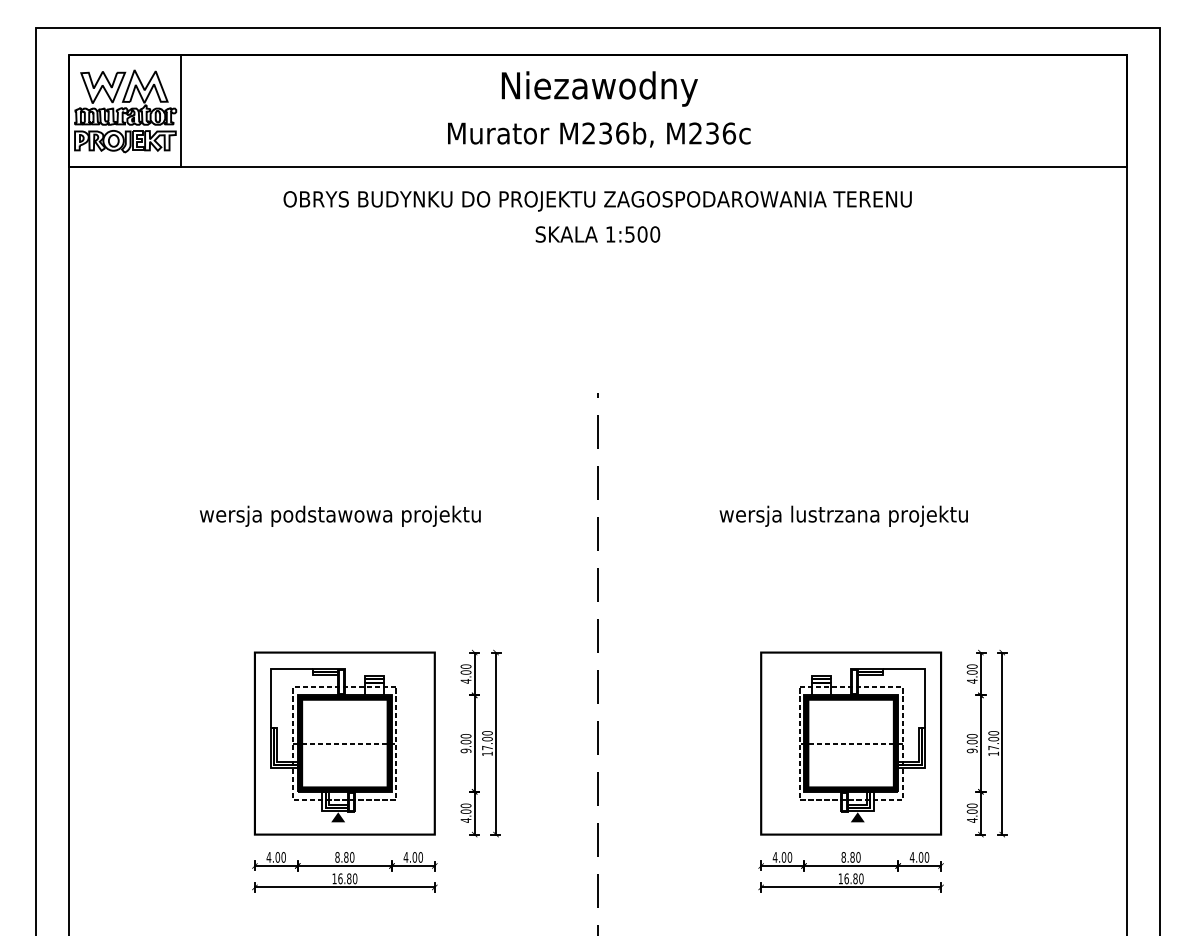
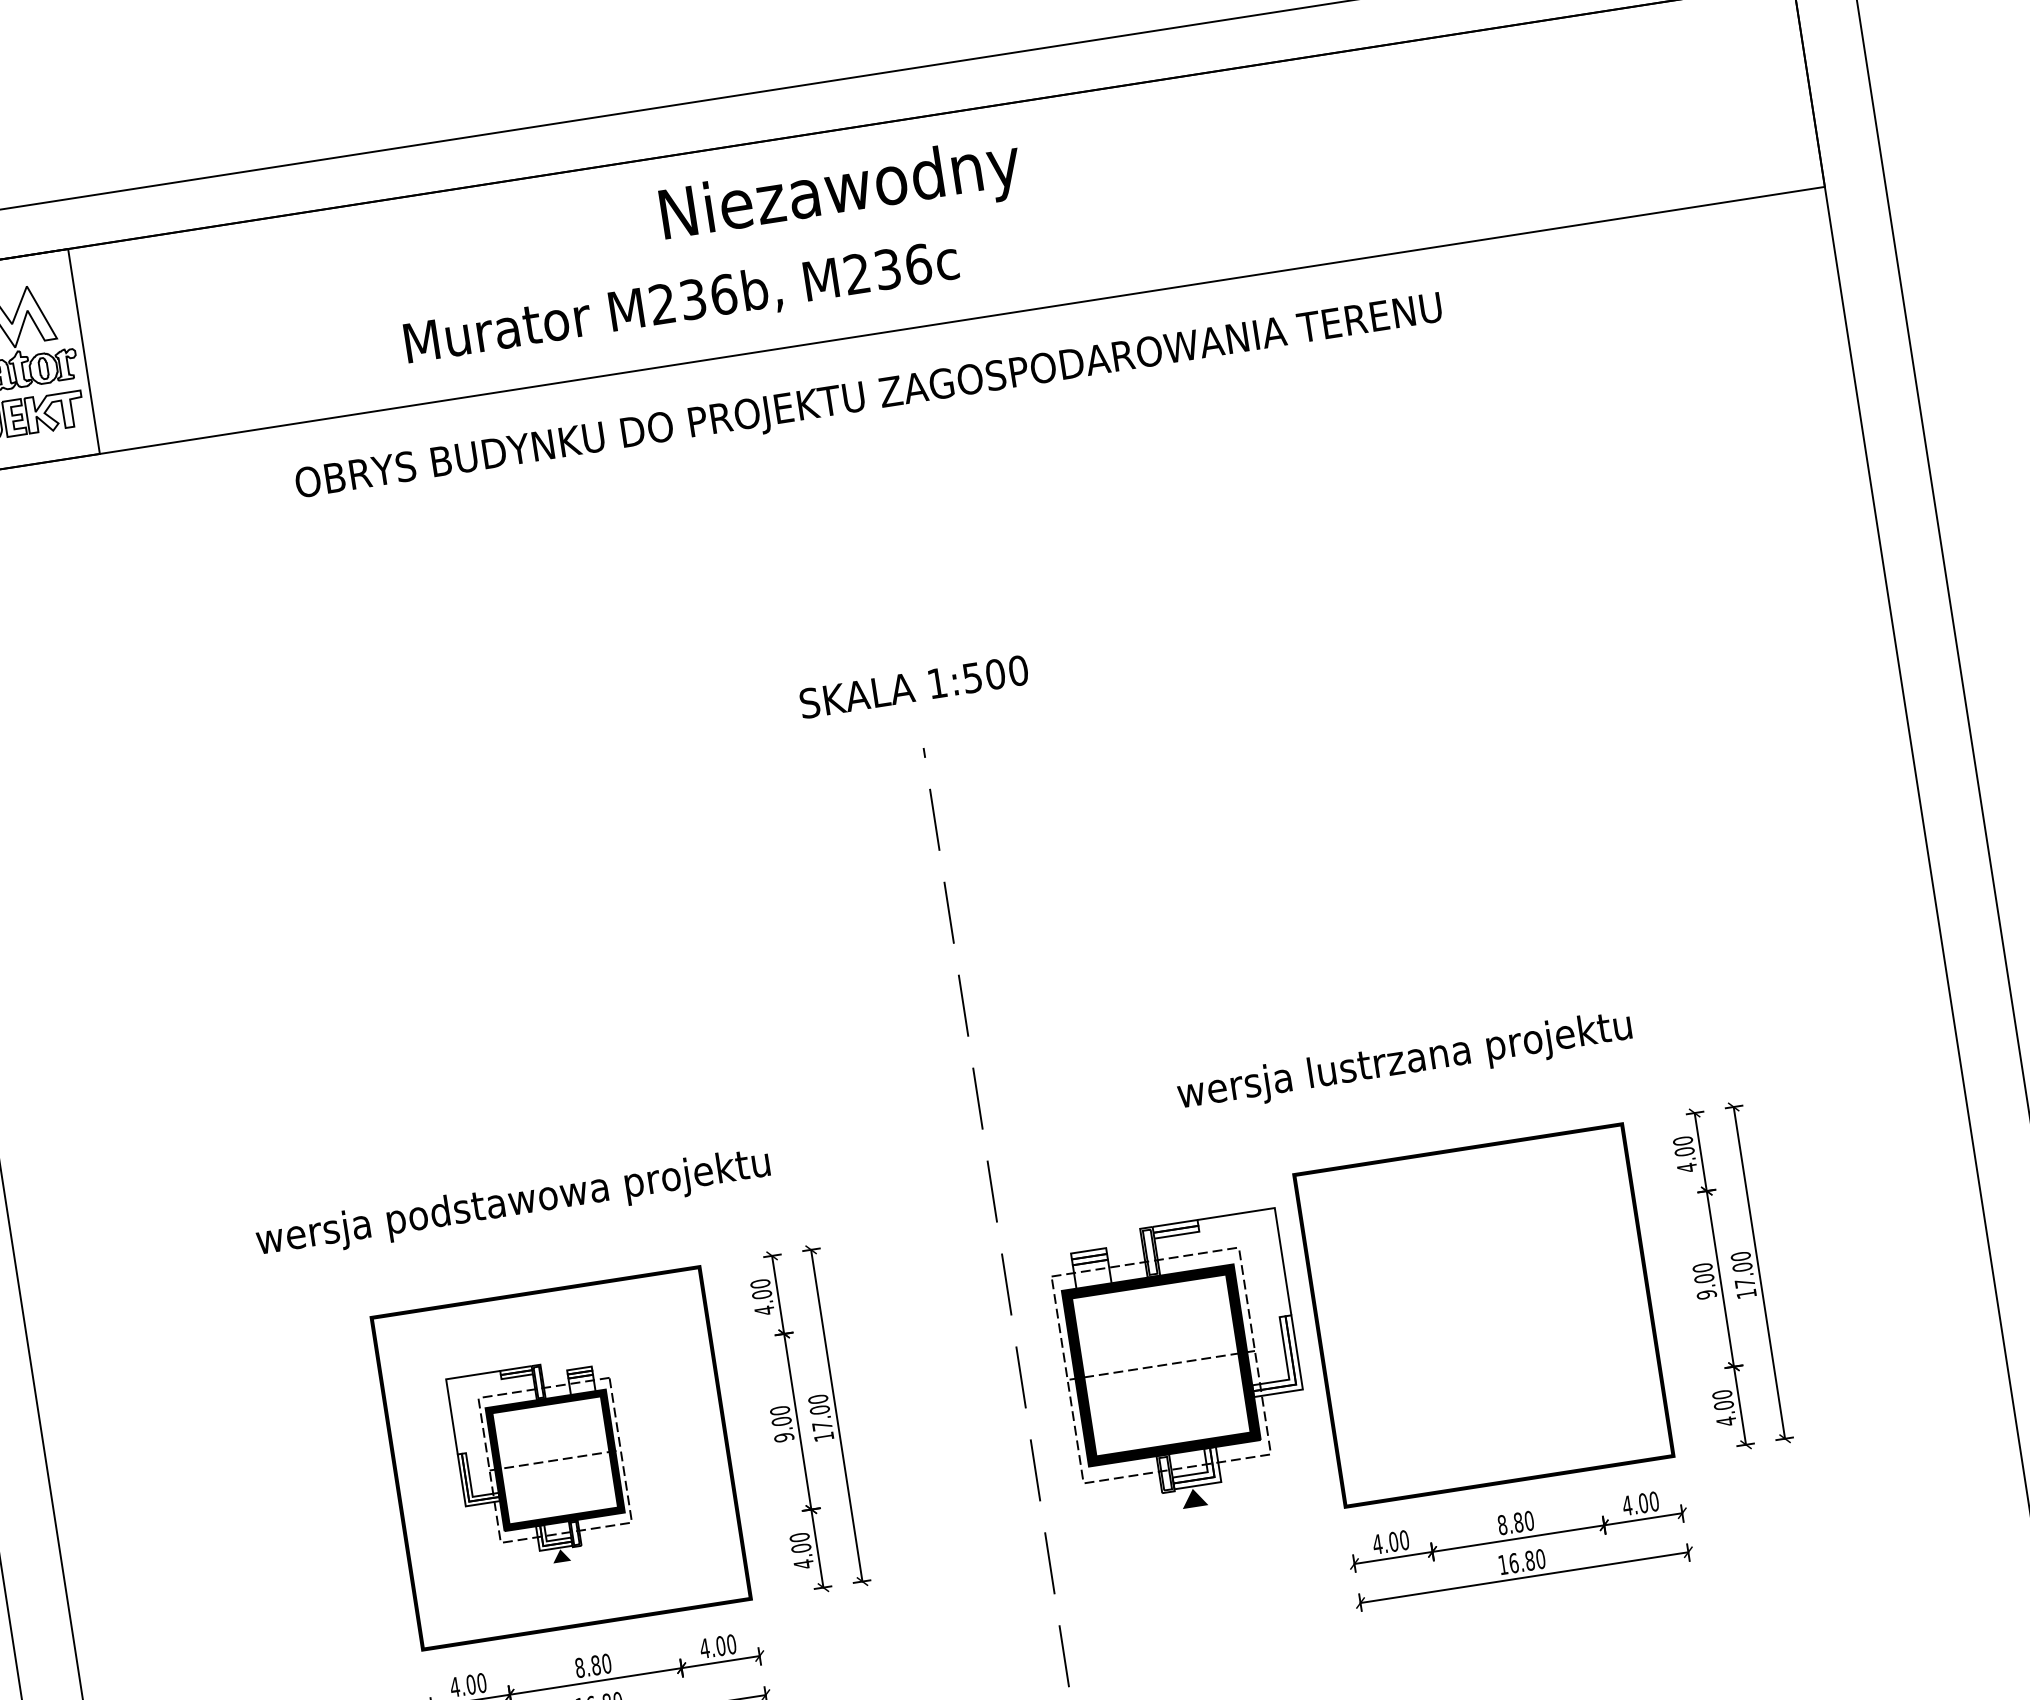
text: (599, 134) -> (682, 302), moved
text: (597, 234) -> (913, 687), moved
text: (339, 515) -> (511, 1202), moved
text: (843, 515) -> (1404, 1060), moved
part: (333, 745) -> (541, 1465), size x0.7
part: (862, 745) -> (1182, 1365), moved

